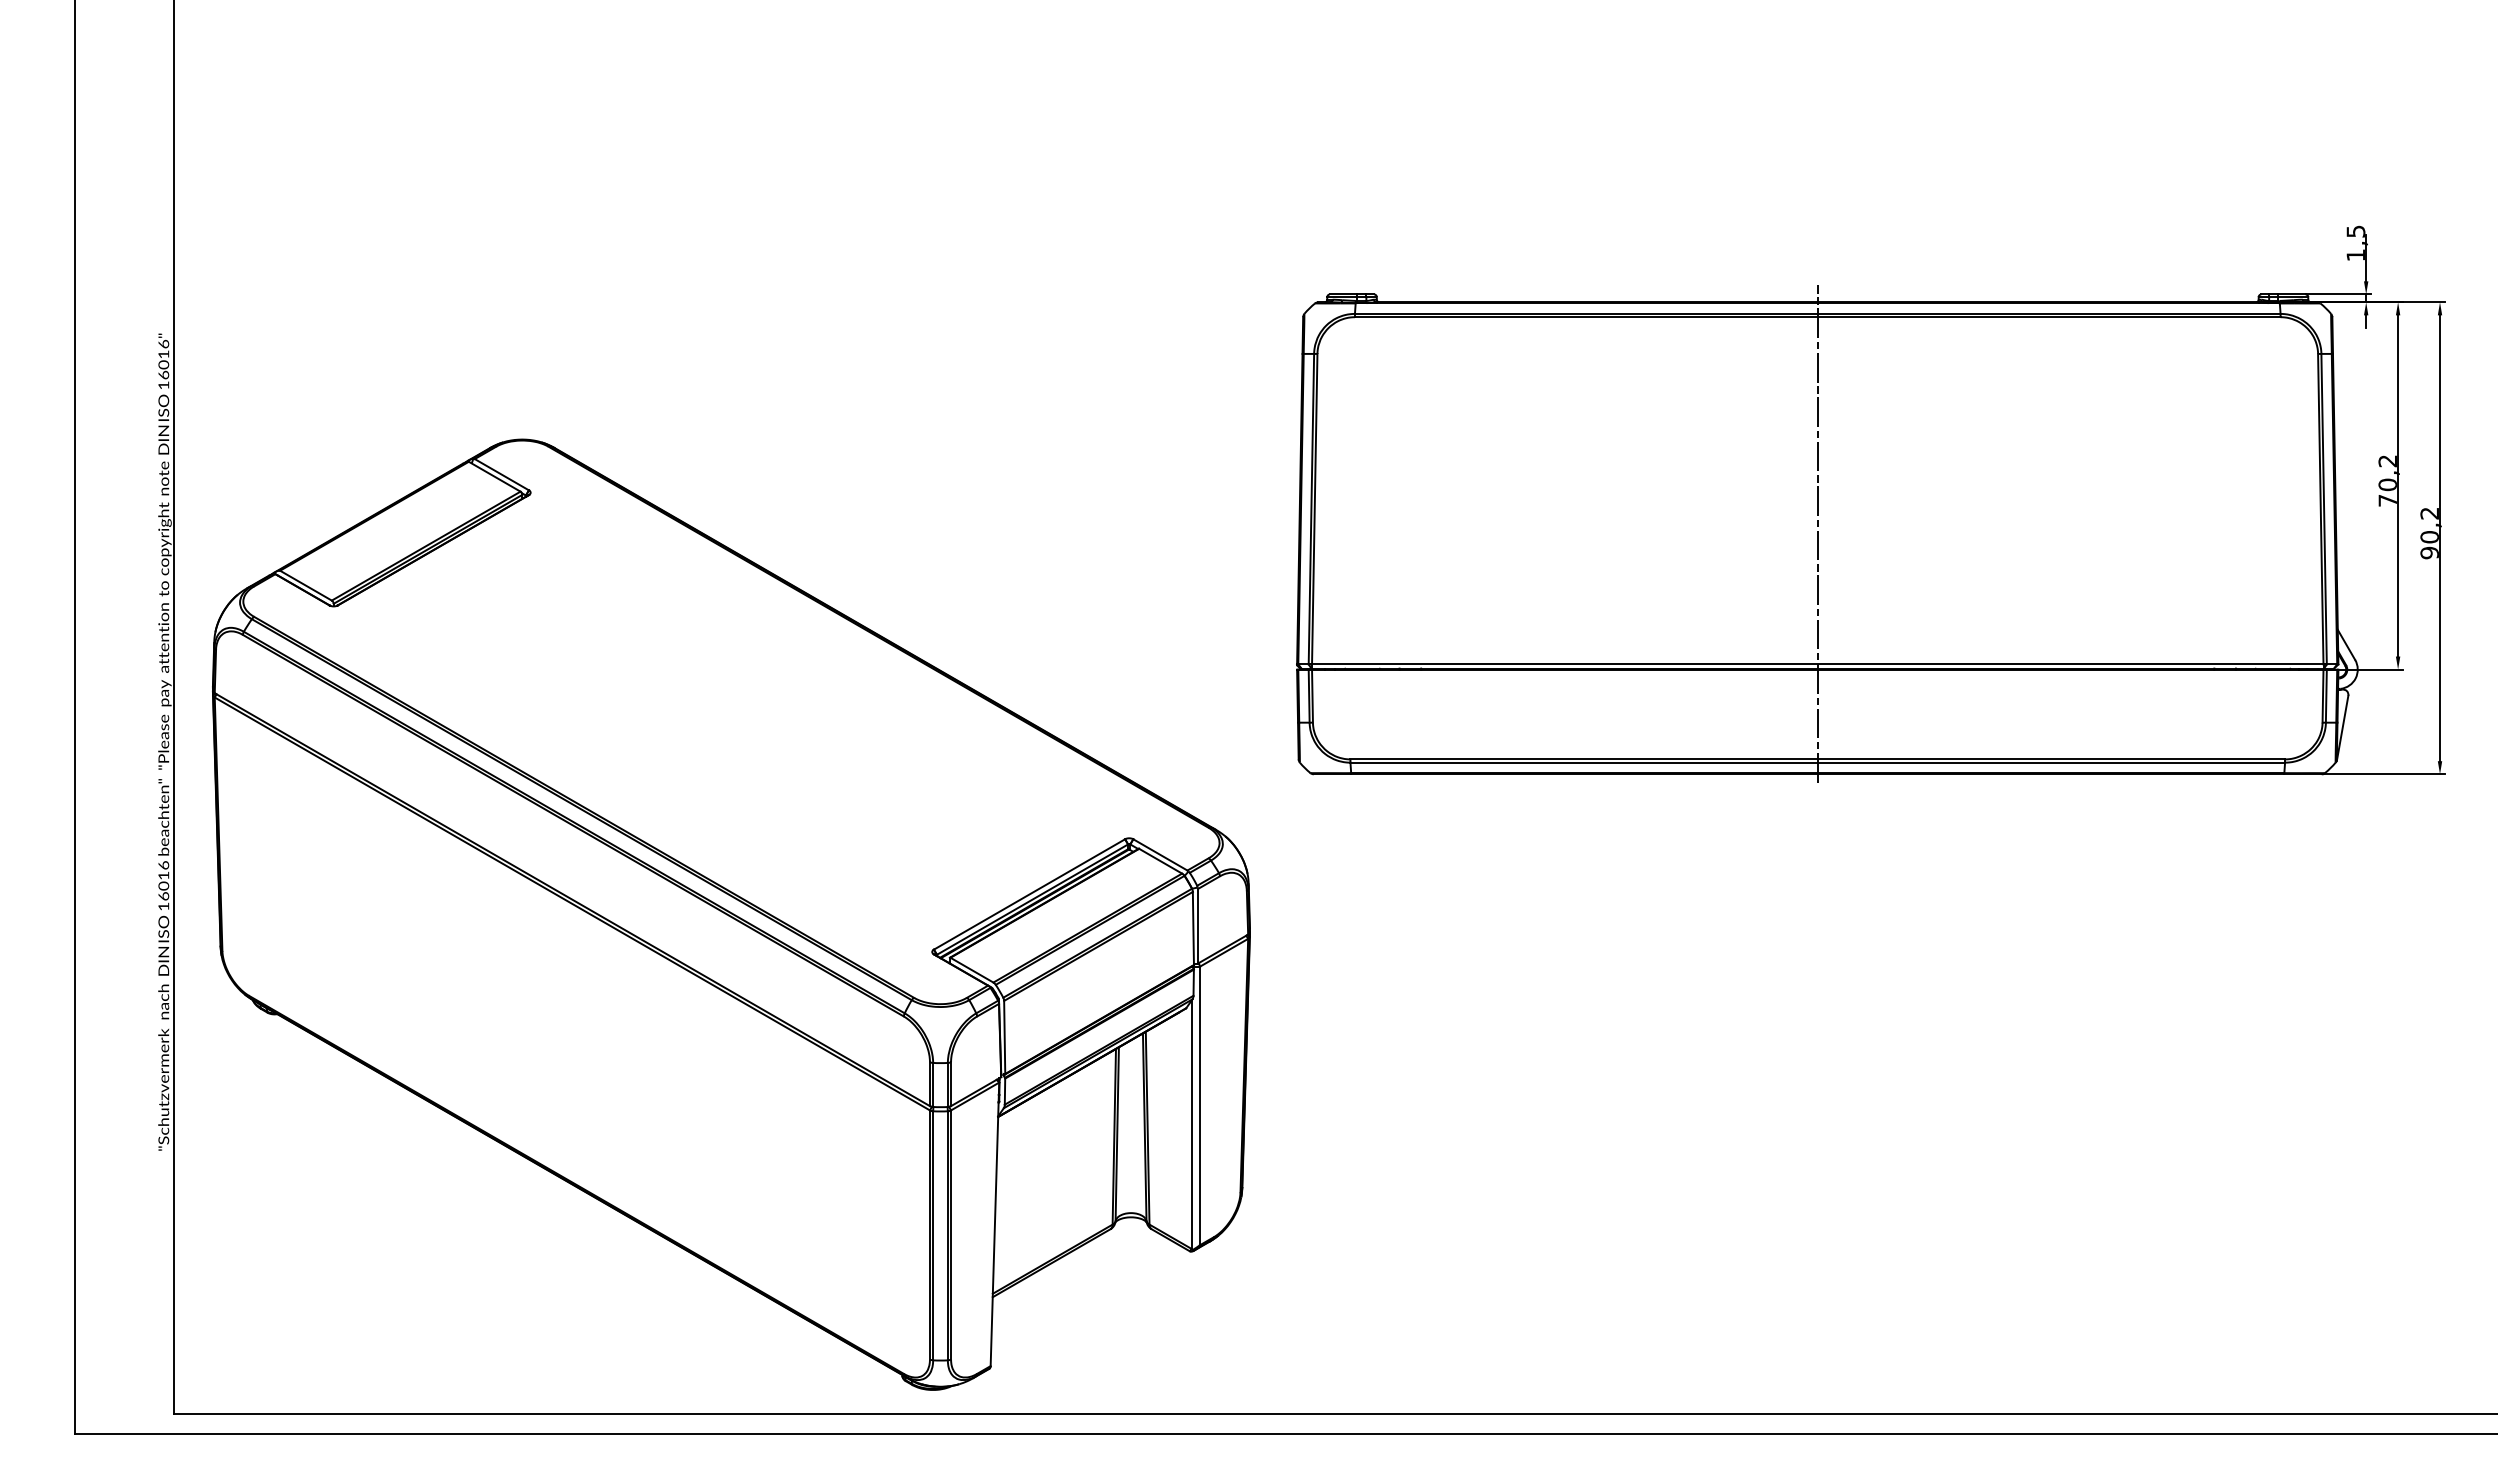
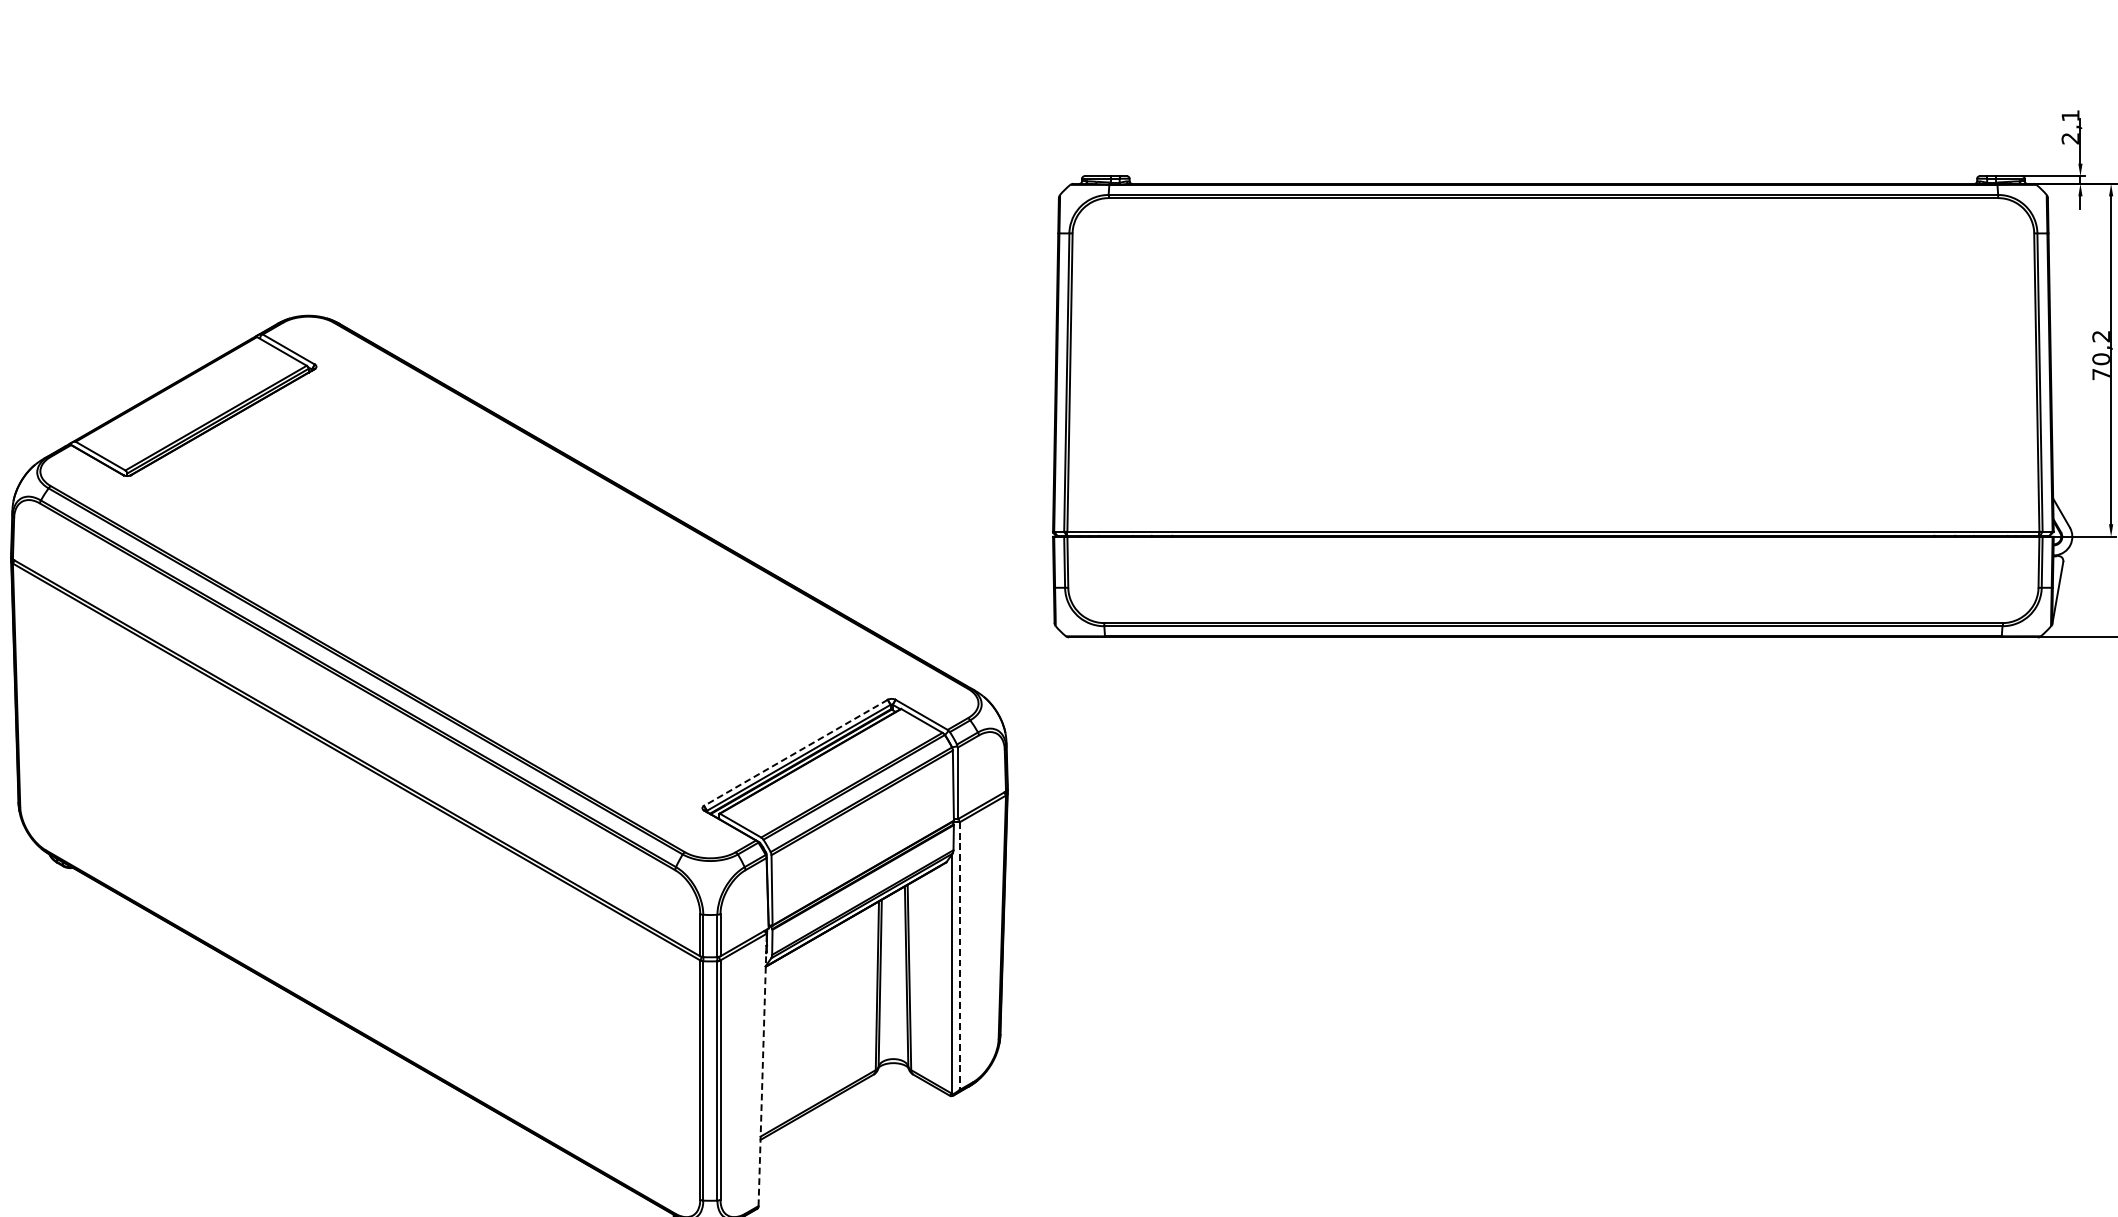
text: (2355, 243) -> (2070, 127), 1,5 -> 2,1
line: (1817, 533) -> (1553, 405), removed
line: (1029, 894) -> (795, 752), solid -> dashed
line: (1200, 1106) -> (960, 956), solid -> dashed
line: (994, 1224) -> (762, 1070), solid -> dashed

